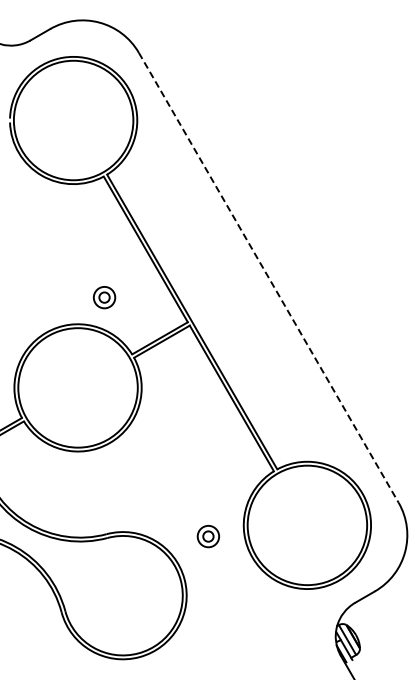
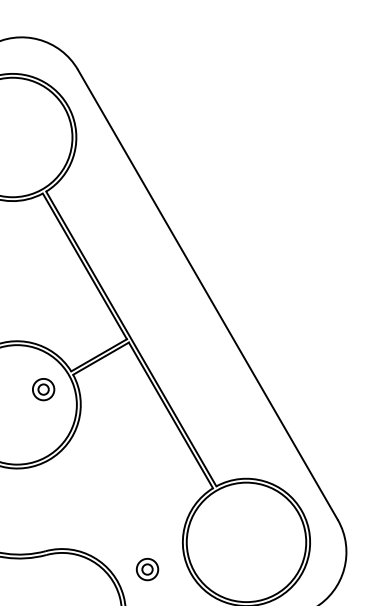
line: (268, 277) -> (207, 294), dashed -> solid
part: (104, 297) -> (43, 389), moved
part: (207, 536) -> (146, 569), moved

